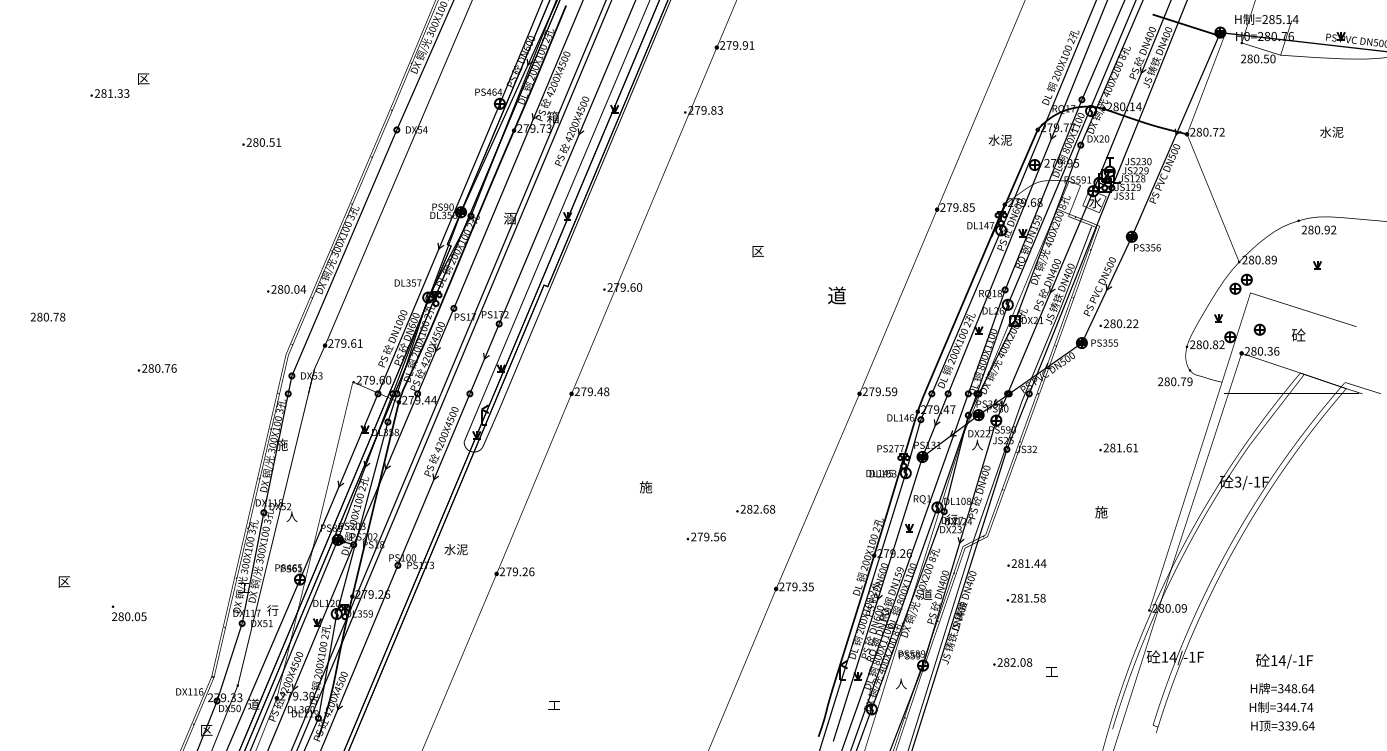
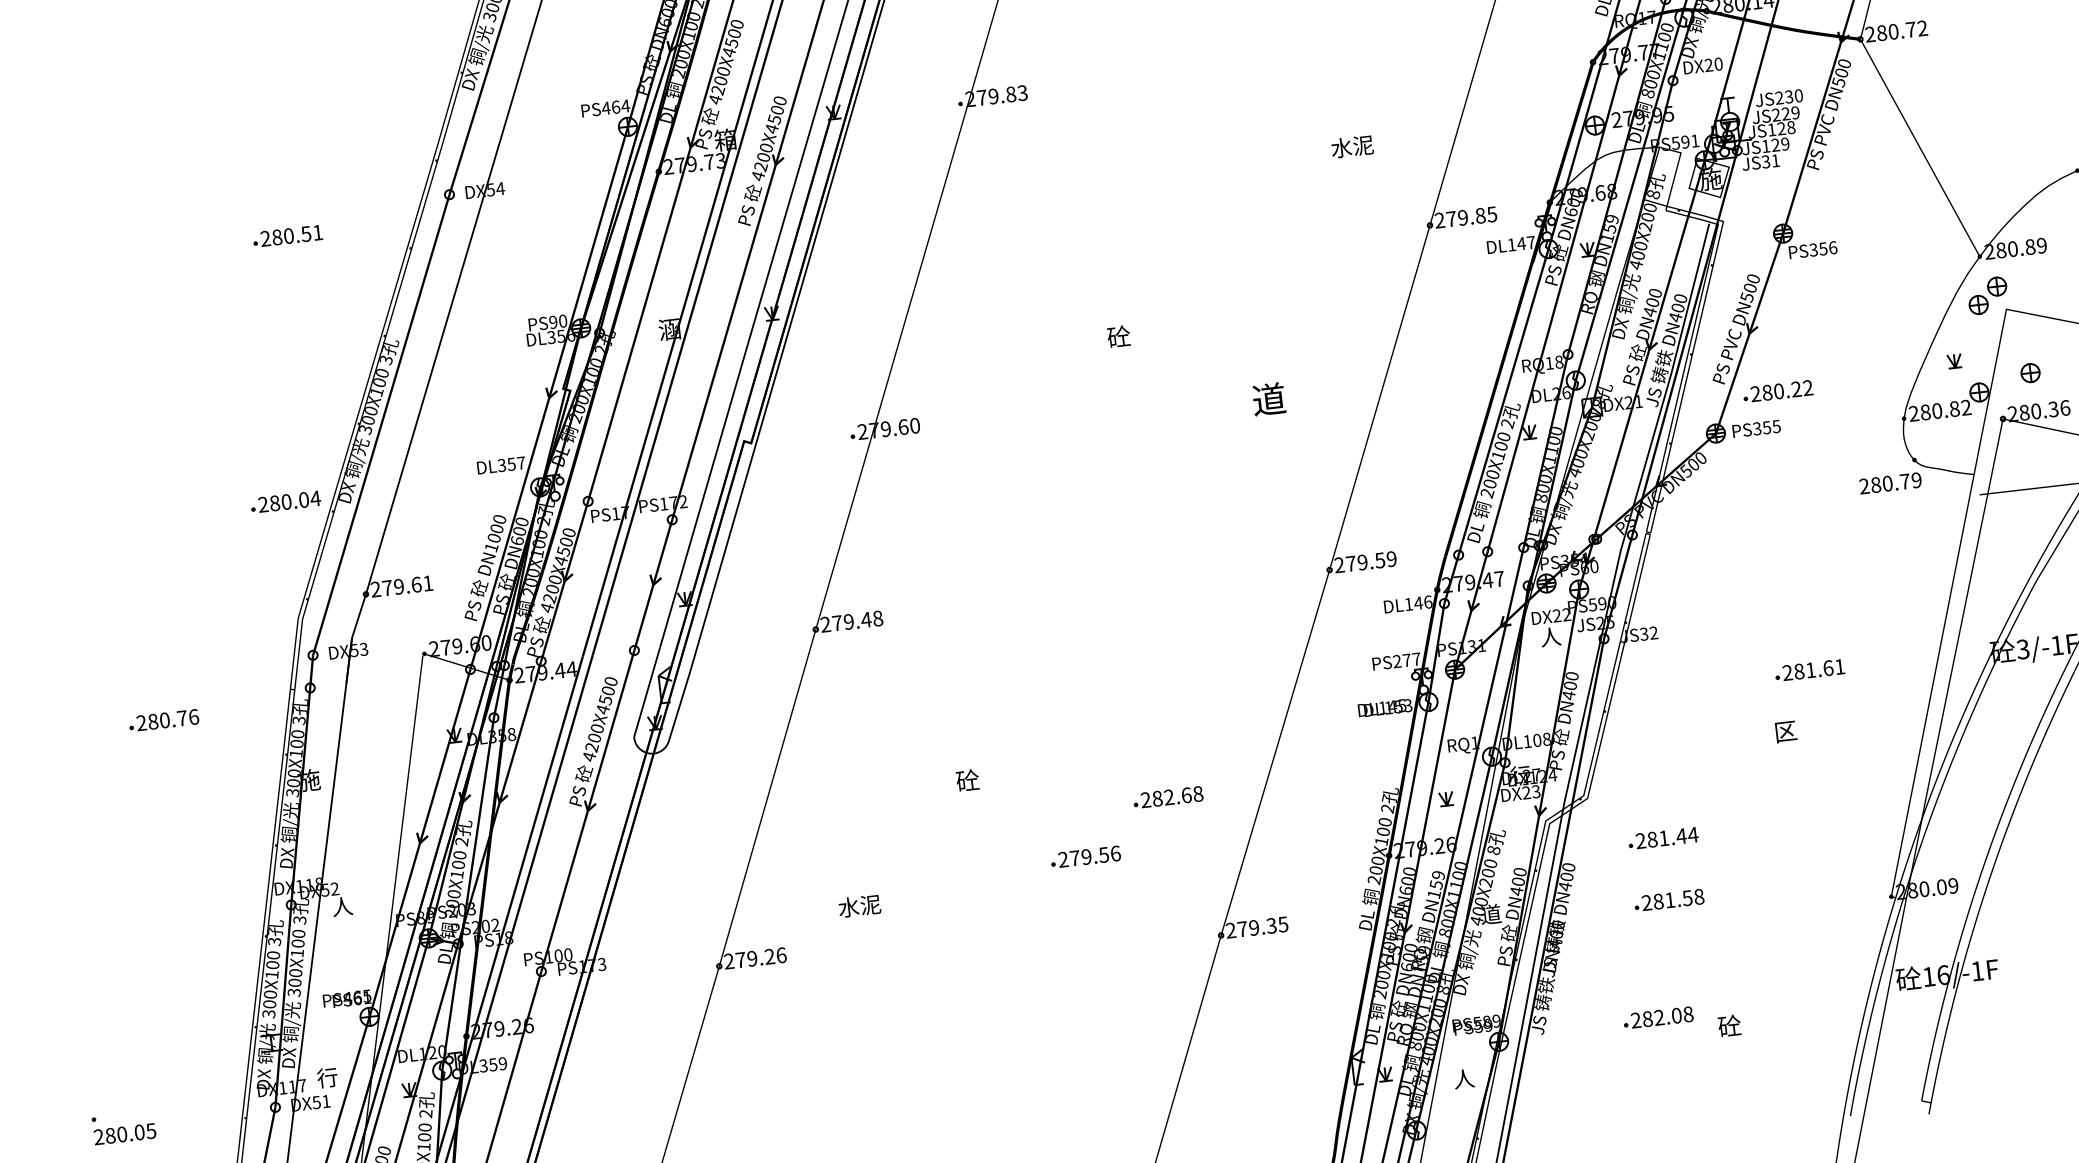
text: (999, 139) -> (1350, 145), moved
text: (261, 142) -> (287, 236), moved
text: (1095, 202) -> (1711, 179), 水 -> 施
text: (757, 251) -> (1118, 337), 区 -> 砼
text: (156, 368) -> (162, 720), moved
text: (1118, 447) -> (1809, 669), moved
text: (645, 487) -> (967, 781), 施 -> 砼
text: (1101, 512) -> (1785, 731), 施 -> 区
text: (455, 549) -> (858, 906), moved
text: (128, 613) -> (123, 1128), moved
text: (1172, 656) -> (1942, 974), 14/-1F -> 16/-1F
text: (1051, 671) -> (1729, 1025), 工 -> 砼

